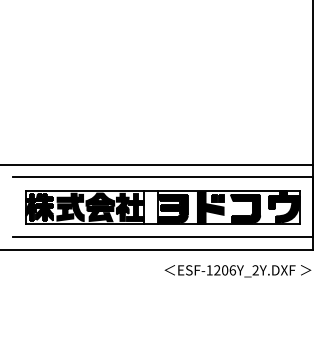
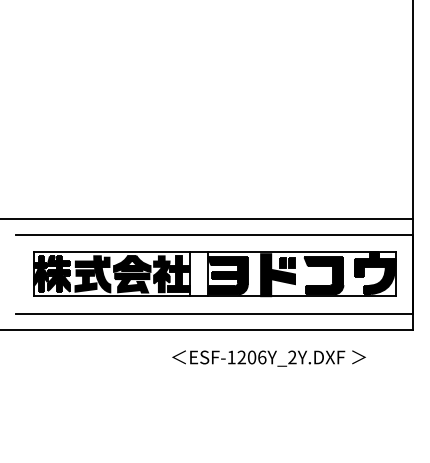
text: (237, 271) -> (268, 358), moved

